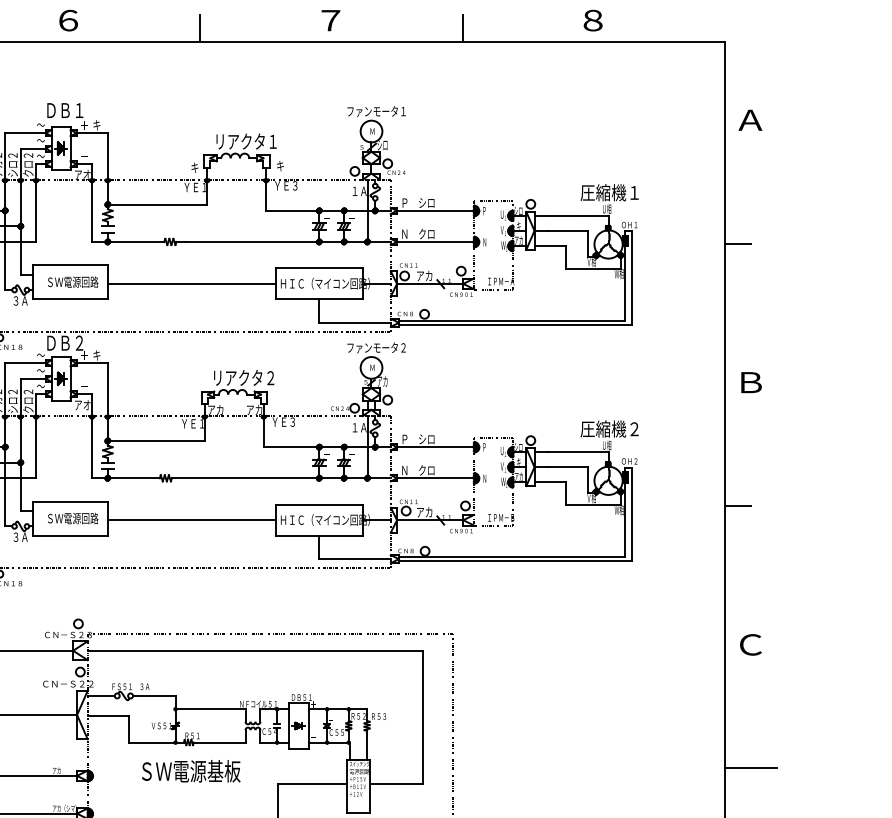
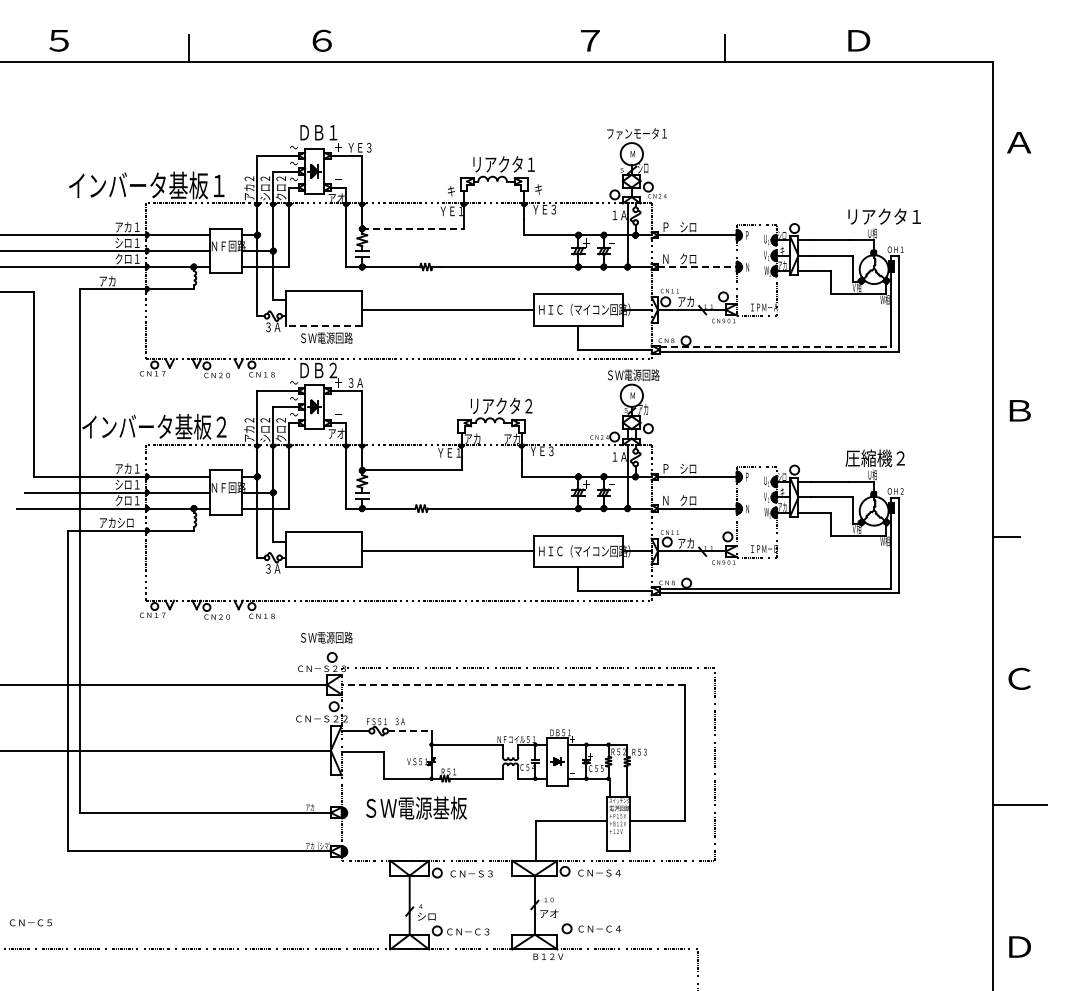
text: (594, 20) -> (859, 40), ８ -> Ｄ
line: (199, 28) -> (456, 48), removed
text: (105, 125) -> (359, 147), キ -> ＹＥ３
text: (616, 192) -> (882, 216), 圧縮機１ -> リアクタ１
line: (157, 204) -> (413, 228), solid -> dashed
line: (435, 242) -> (697, 267), solid -> dashed
line: (738, 243) -> (1006, 268), removed
text: (72, 281) -> (326, 337), moved
line: (69, 299) -> (323, 325), solid -> dashed
line: (512, 320) -> (775, 347), solid -> dashed
text: (376, 348) -> (636, 375), ファンモータ２ -> ＳＷ電源回路
text: (100, 354) -> (354, 382), キ -> ３Ａ
text: (72, 518) -> (326, 637), moved
line: (255, 650) -> (513, 684), solid -> dashed
line: (154, 696) -> (409, 731), solid -> dashed
text: (191, 770) -> (416, 807), moved

